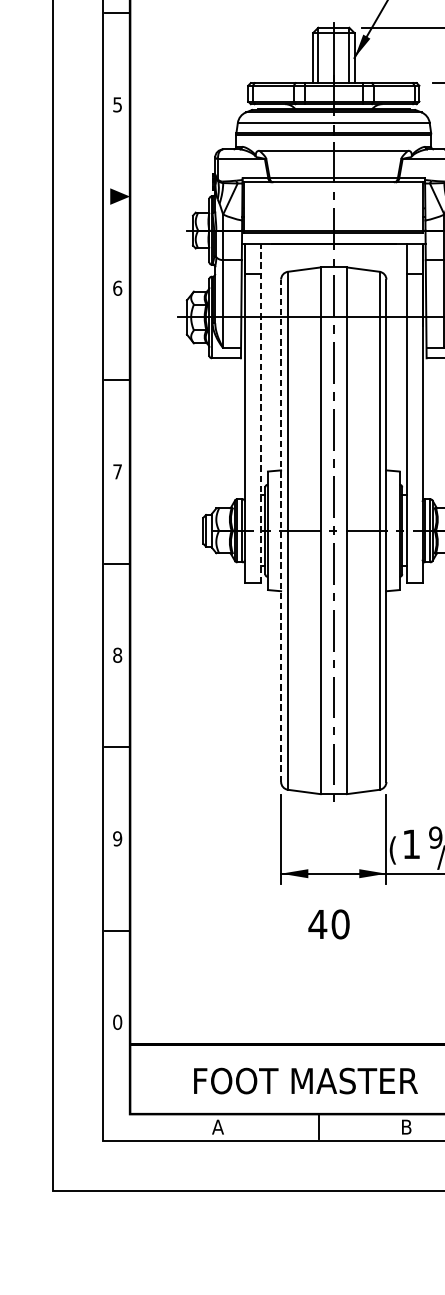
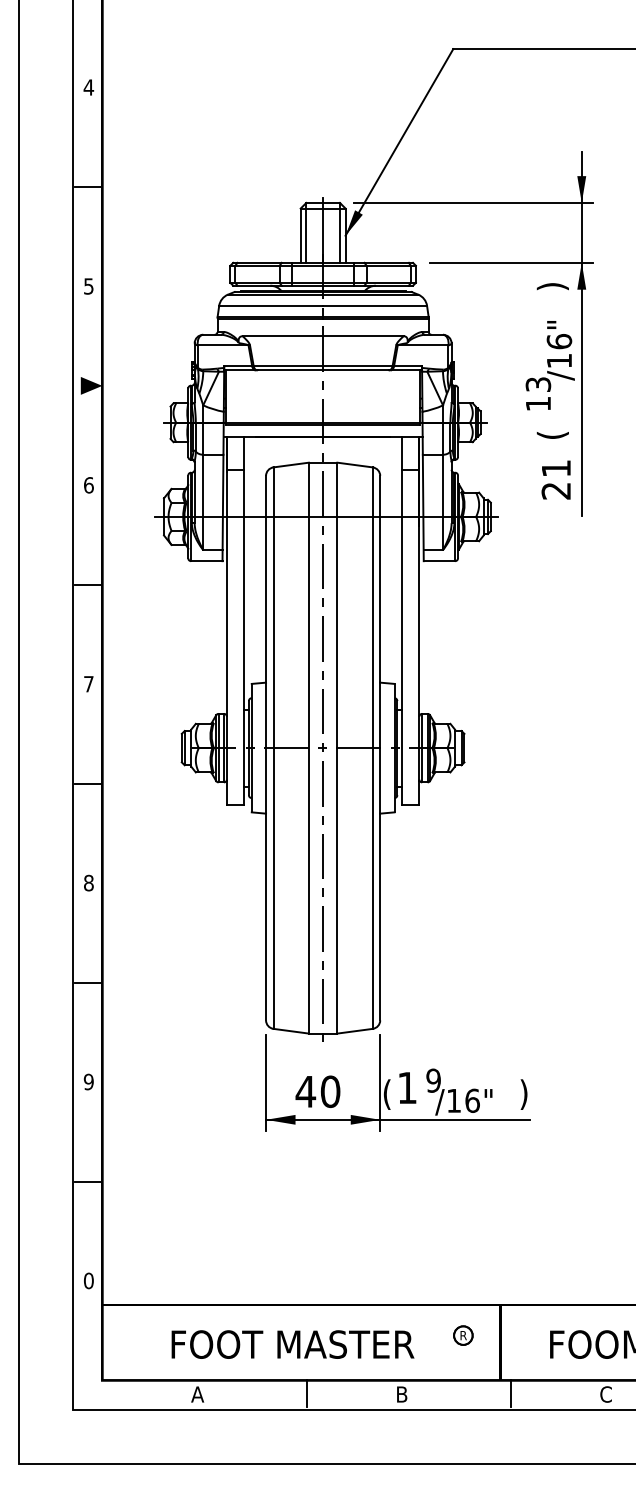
line: (261, 413) -> (244, 620), dashed -> solid
line: (281, 530) -> (266, 747), dashed -> solid
text: (328, 924) -> (317, 1091), moved

